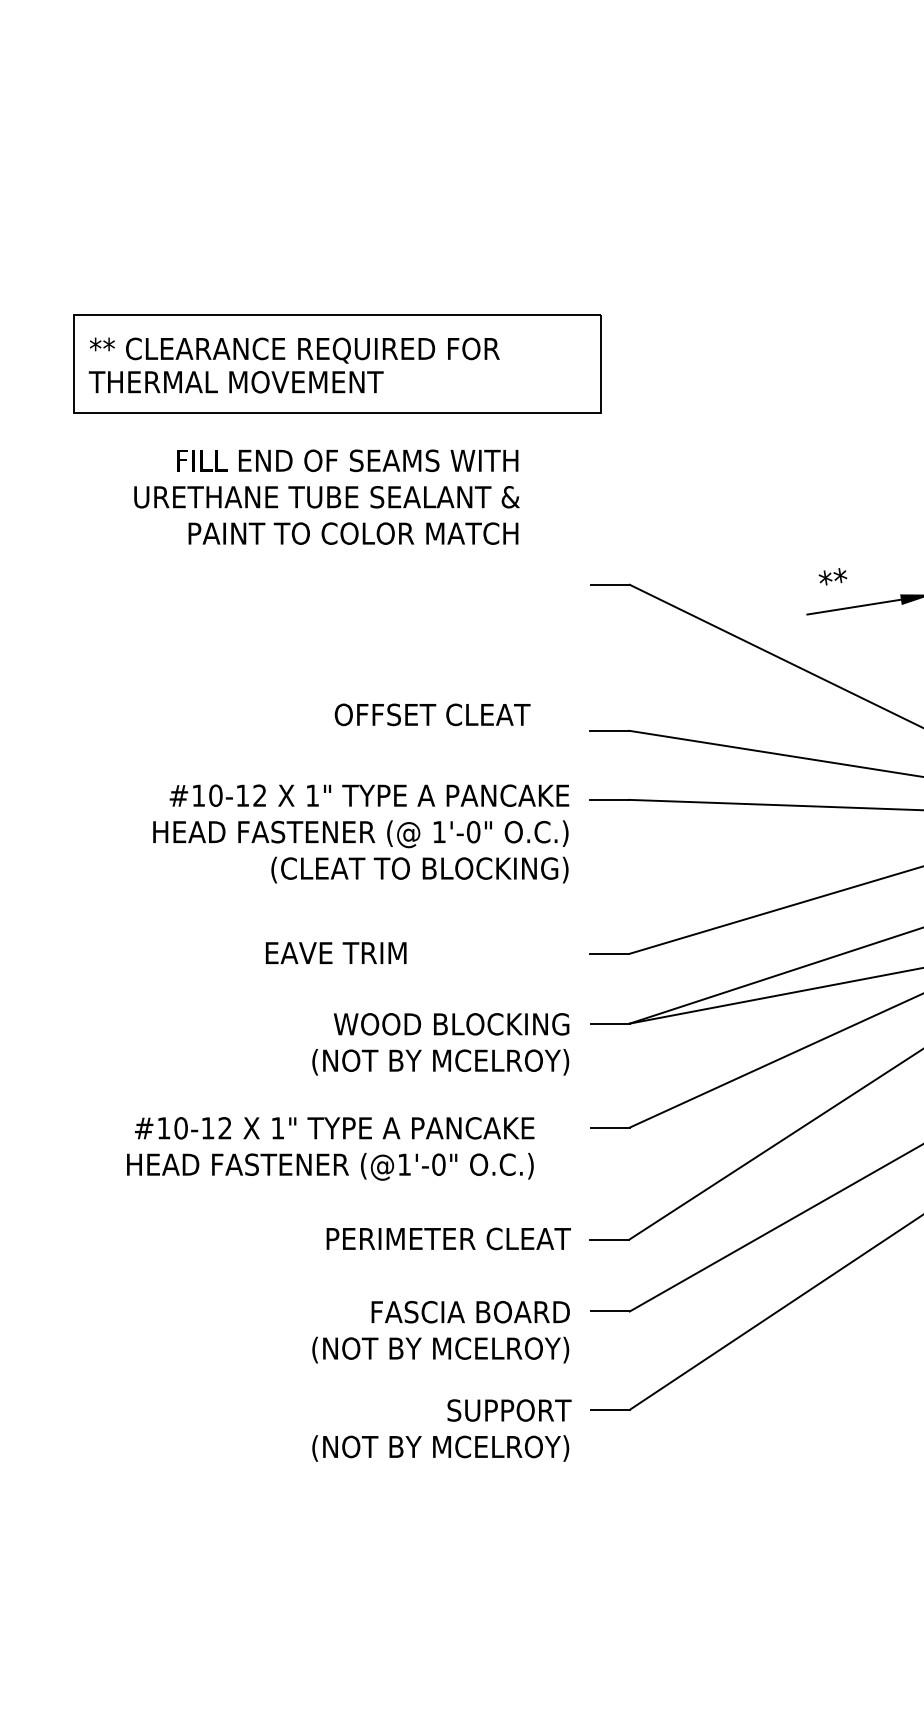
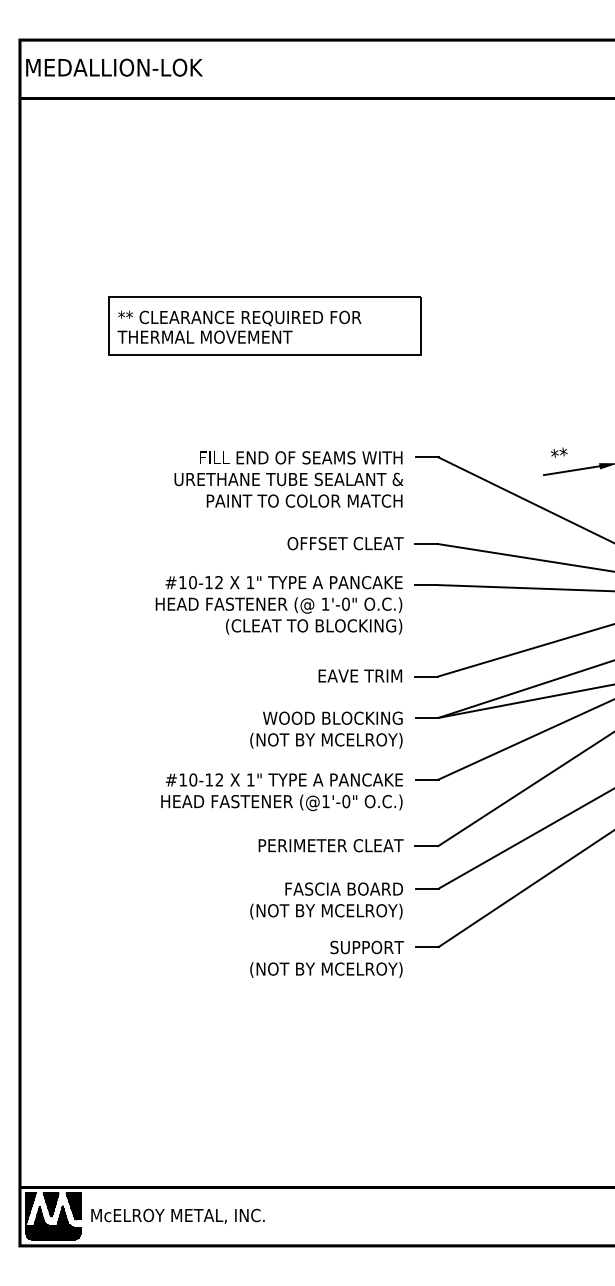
text: (326, 497) -> (288, 479), moved
text: (432, 714) -> (345, 543), moved
text: (336, 952) -> (360, 675), moved
text: (329, 1149) -> (281, 792), moved

